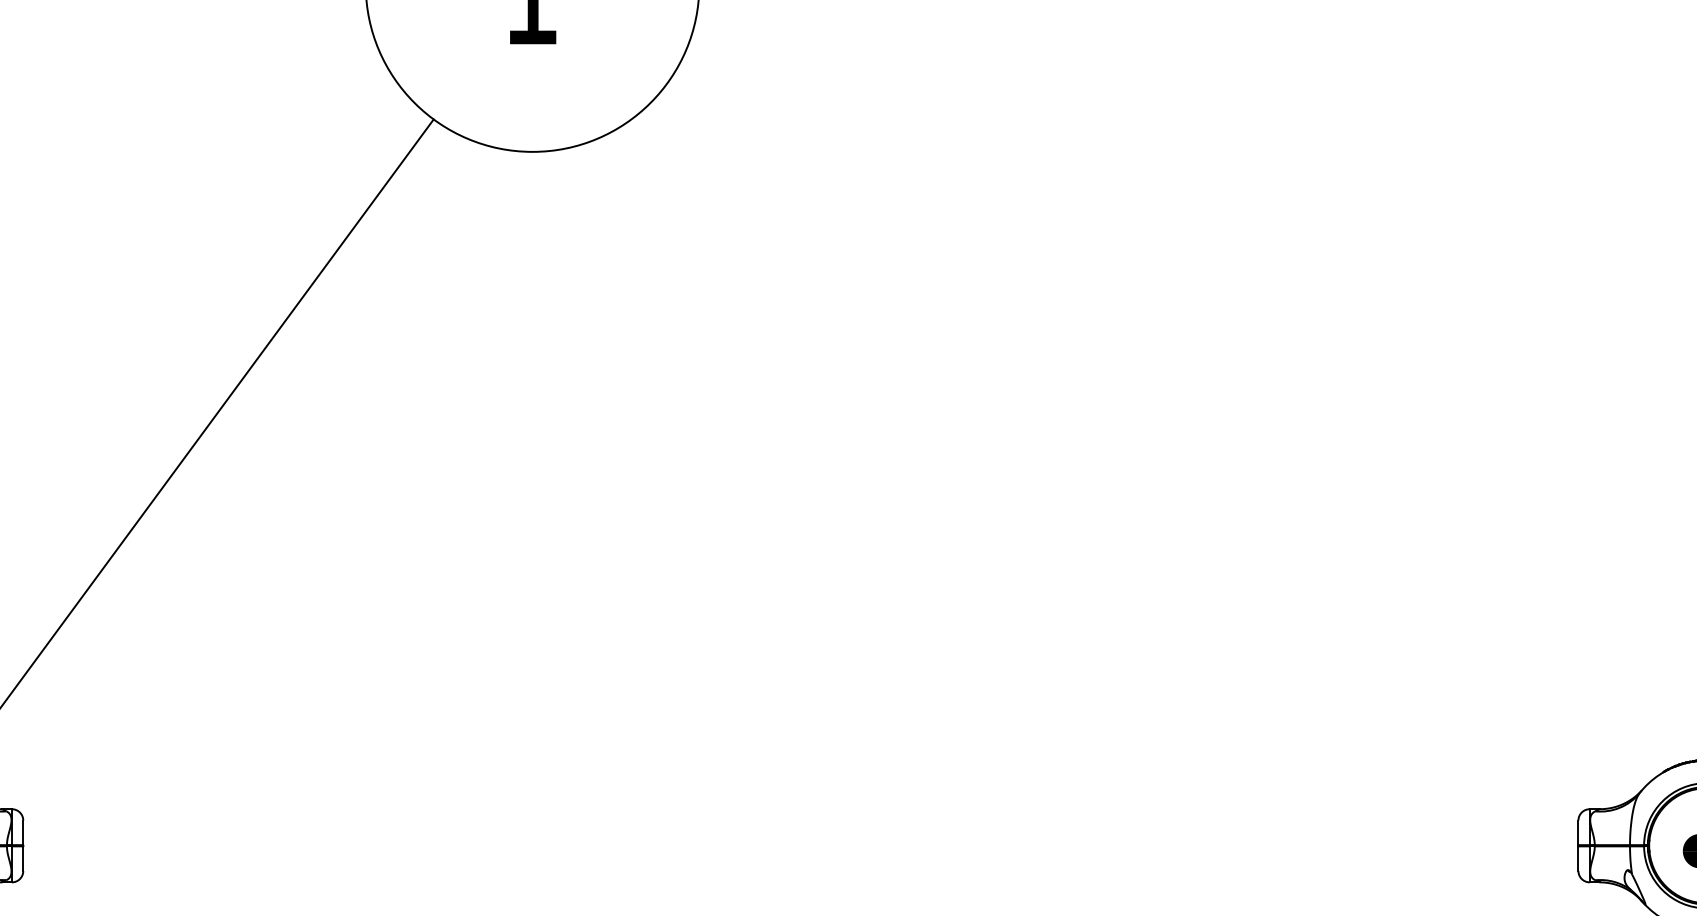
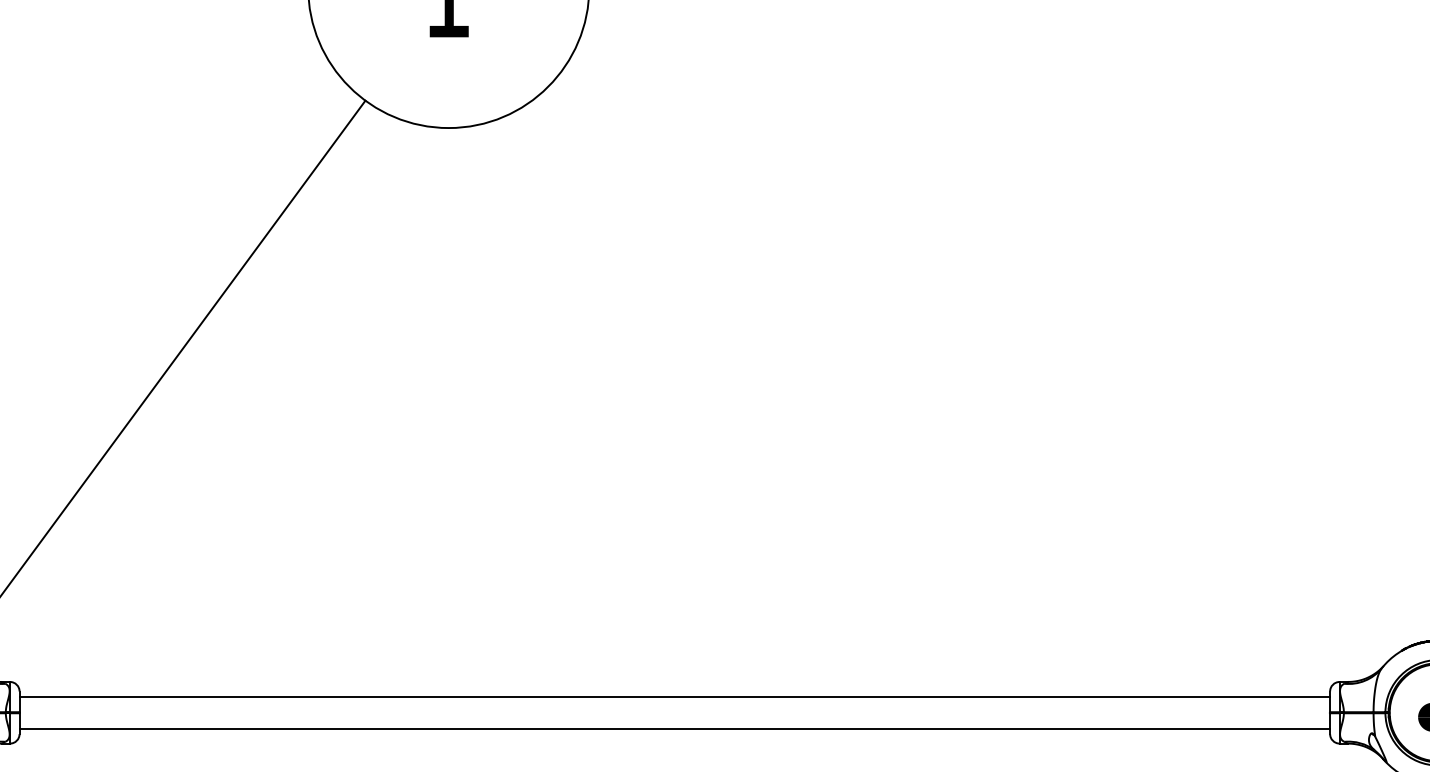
line: (800, 826) -> (674, 696), added
line: (800, 864) -> (674, 728), added

